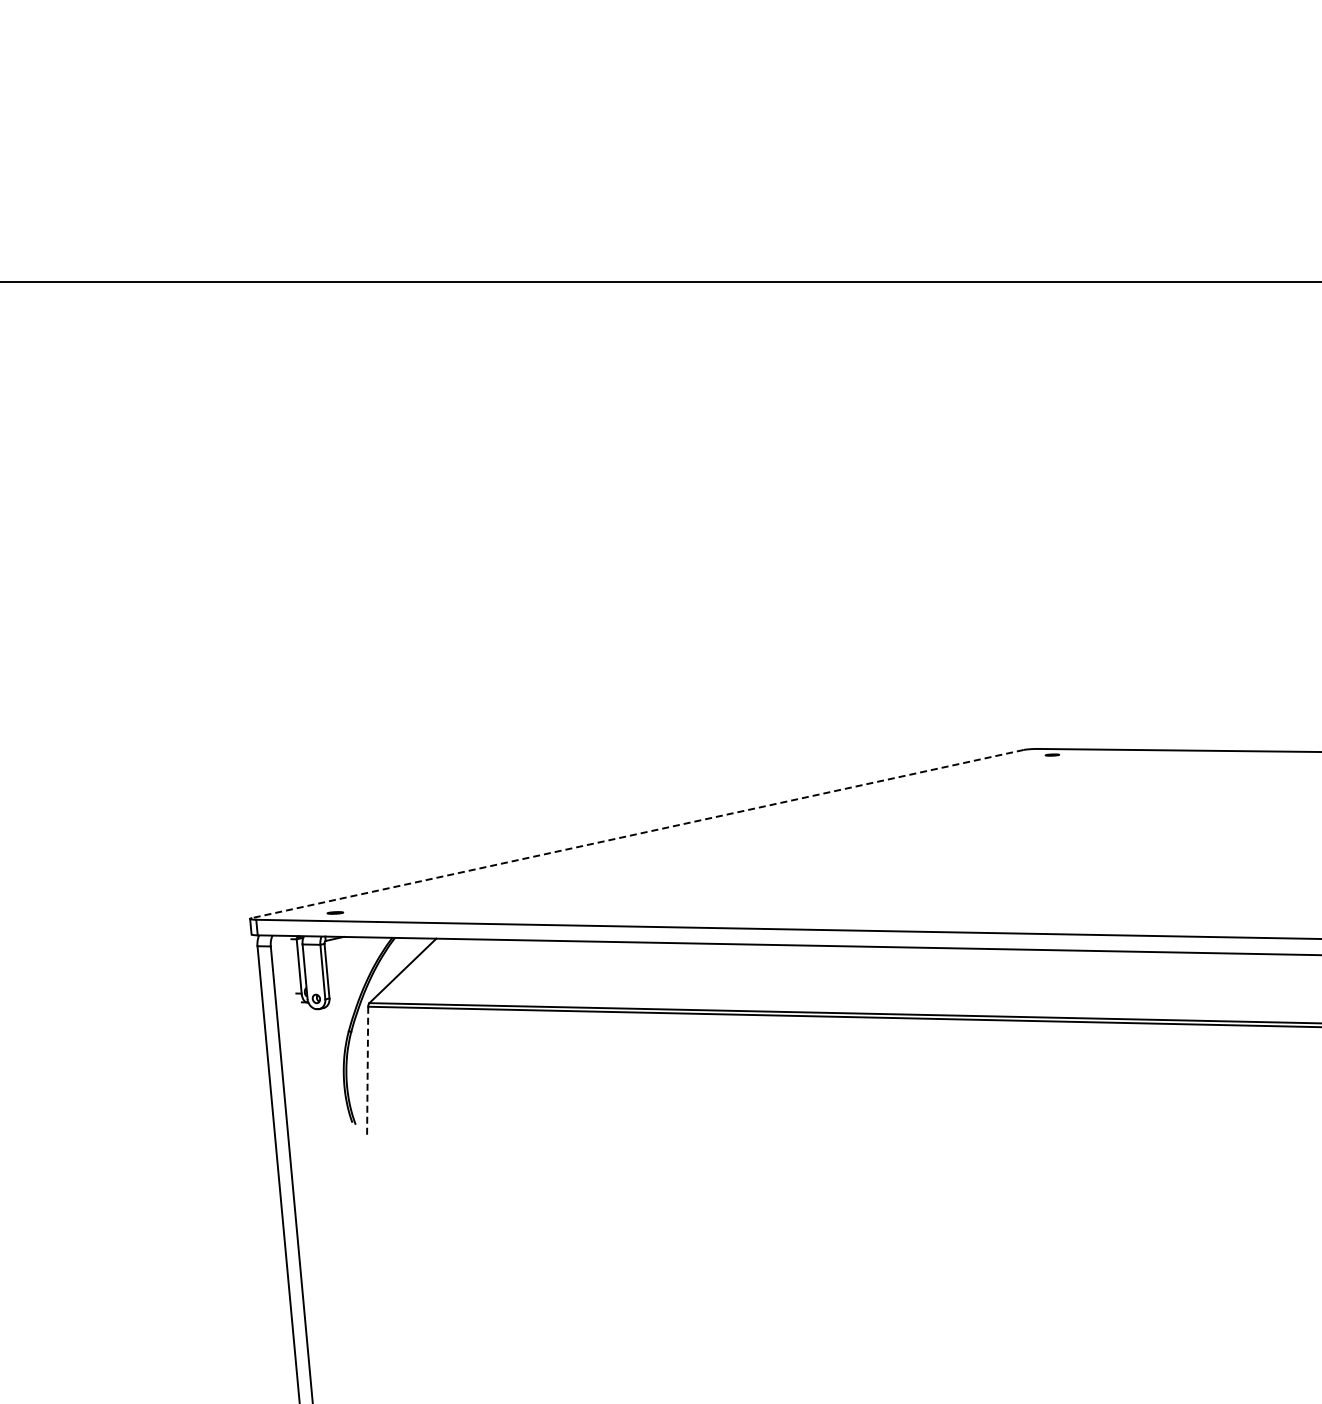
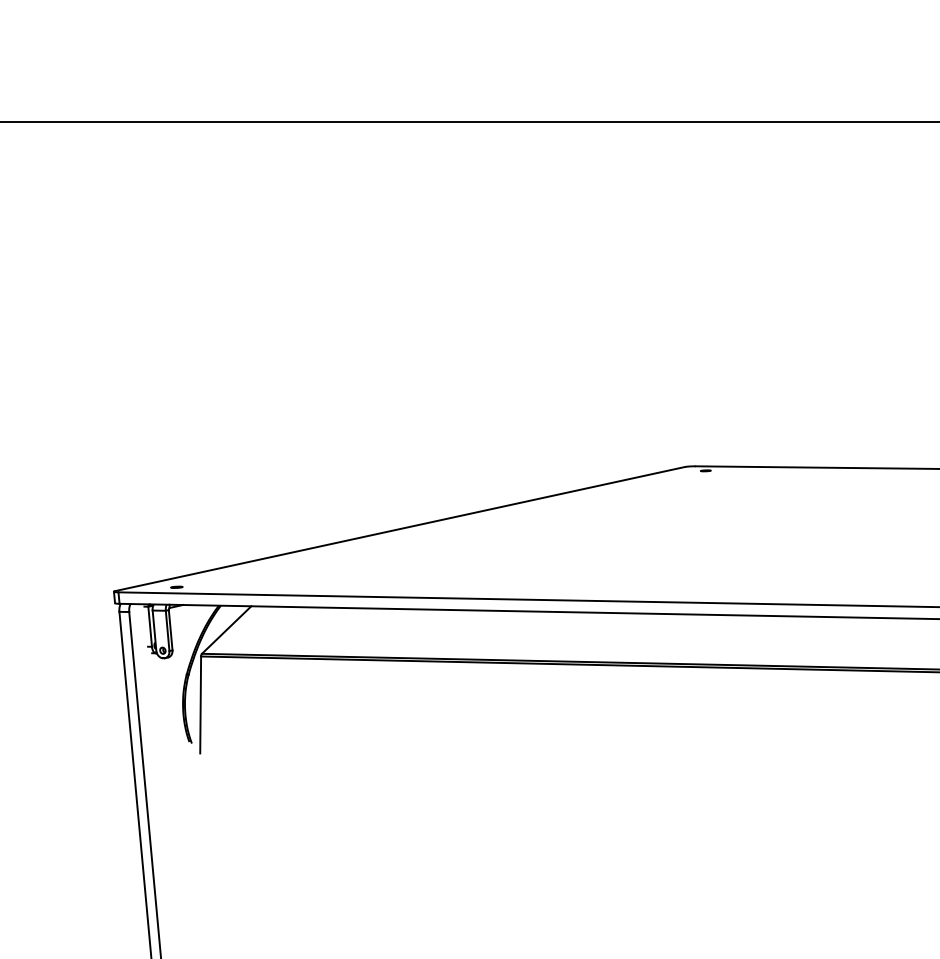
line: (637, 834) -> (399, 529), dashed -> solid
line: (367, 1072) -> (200, 705), dashed -> solid

